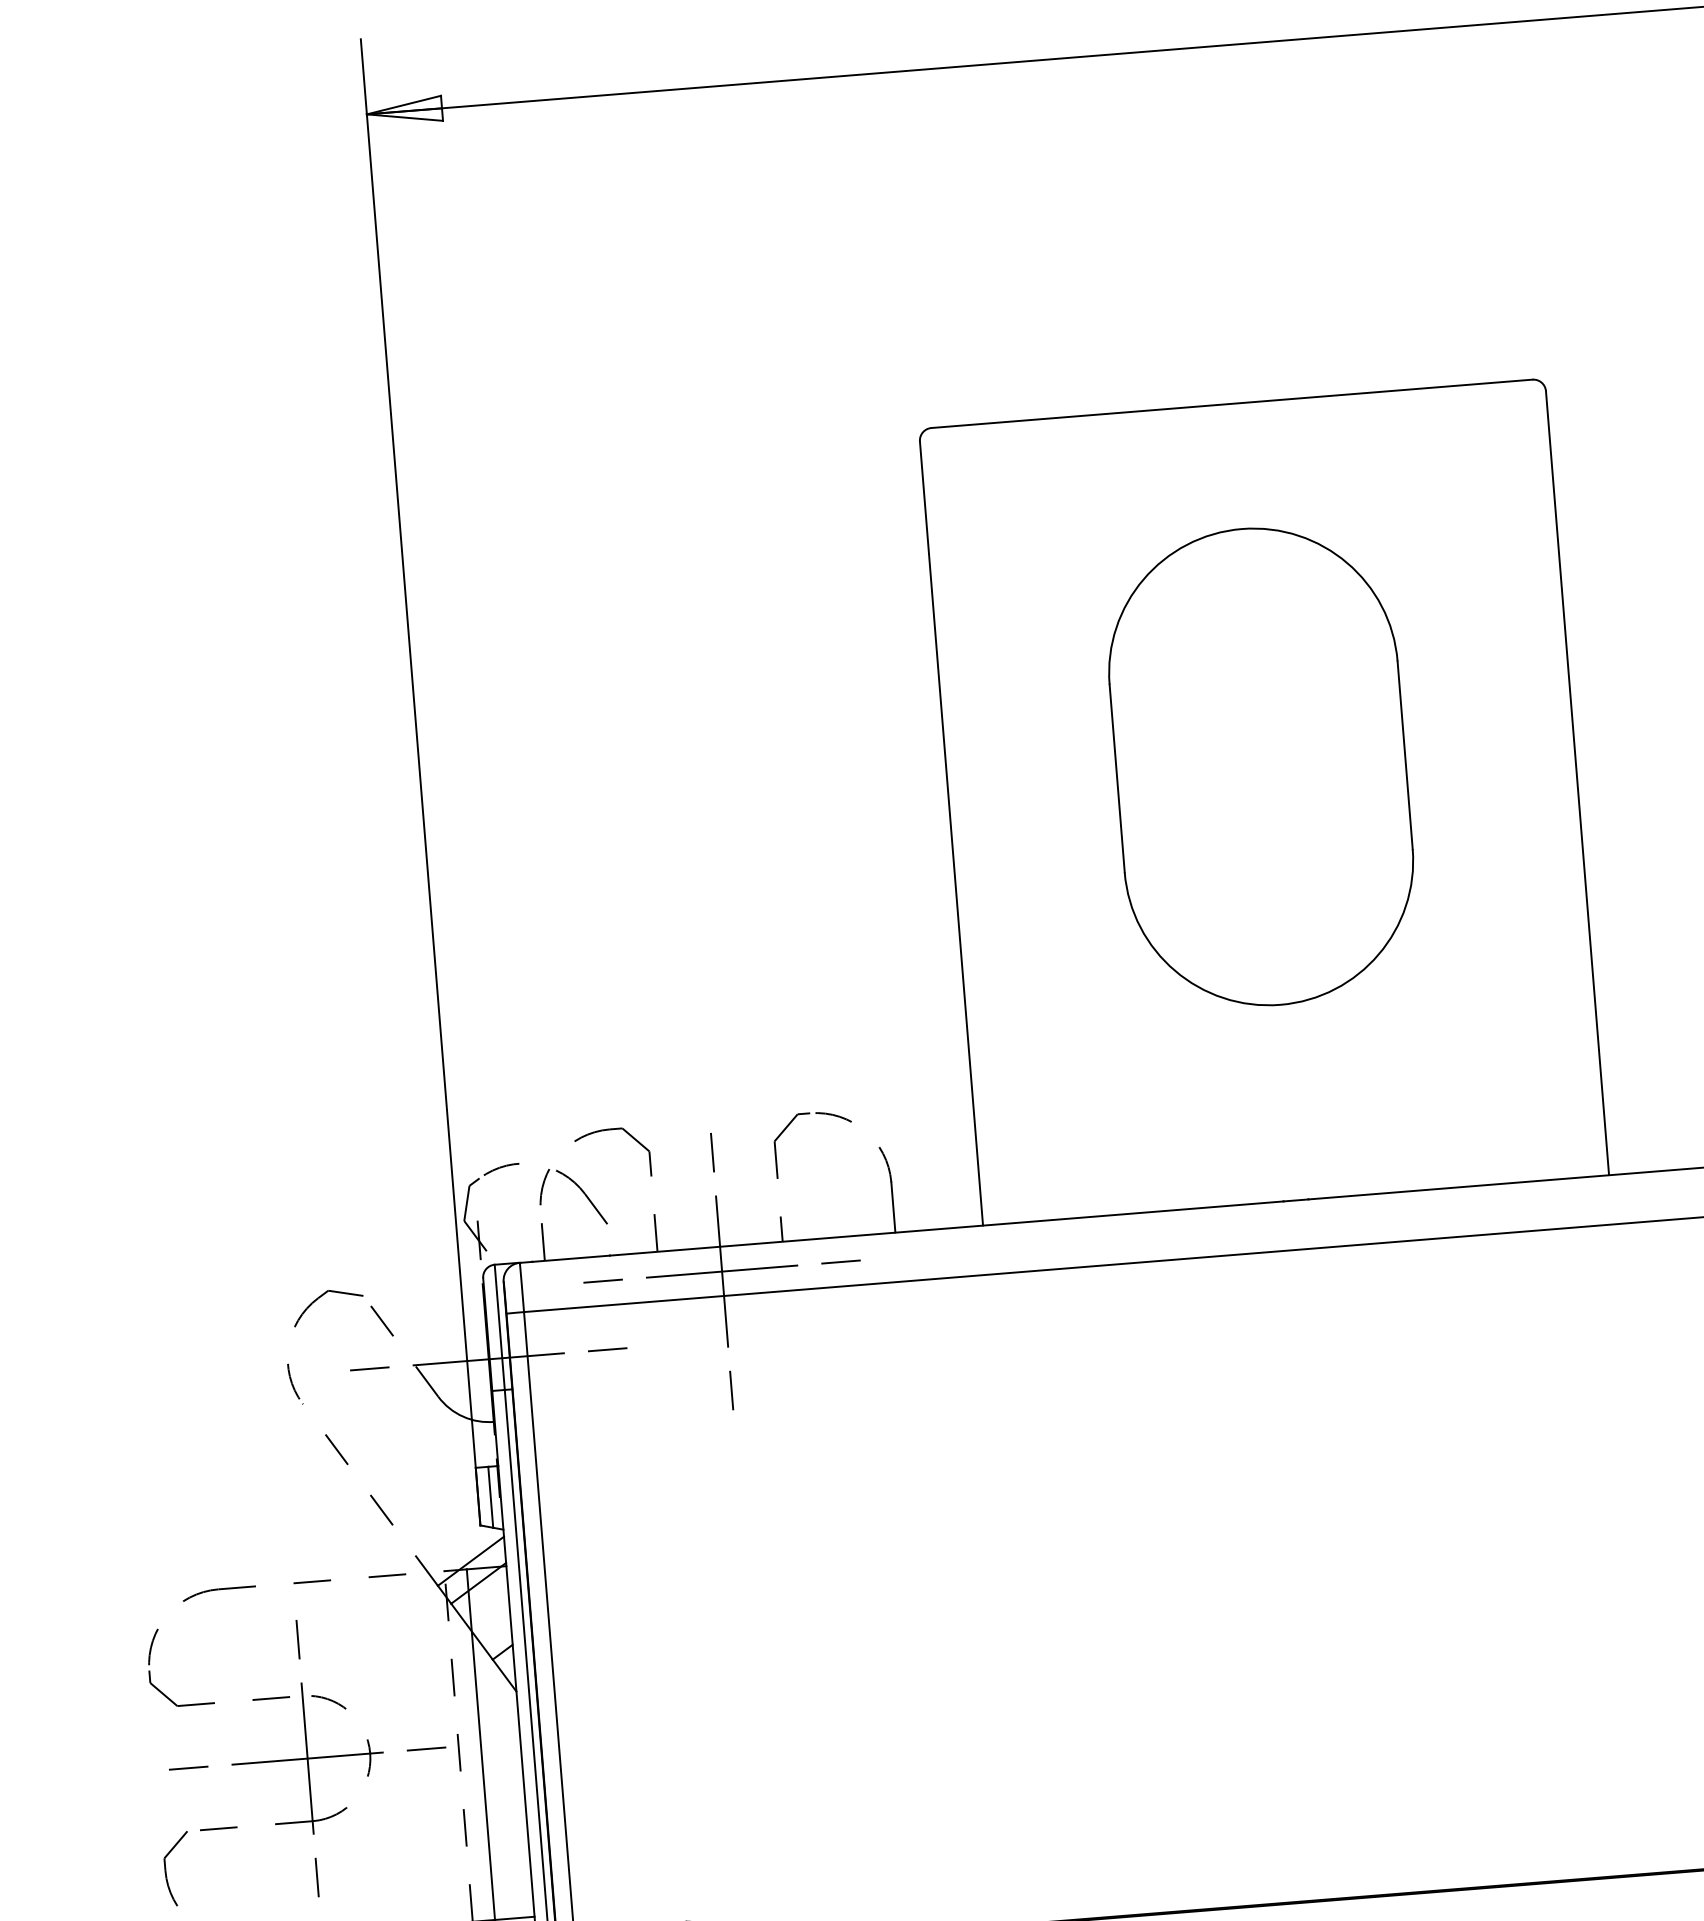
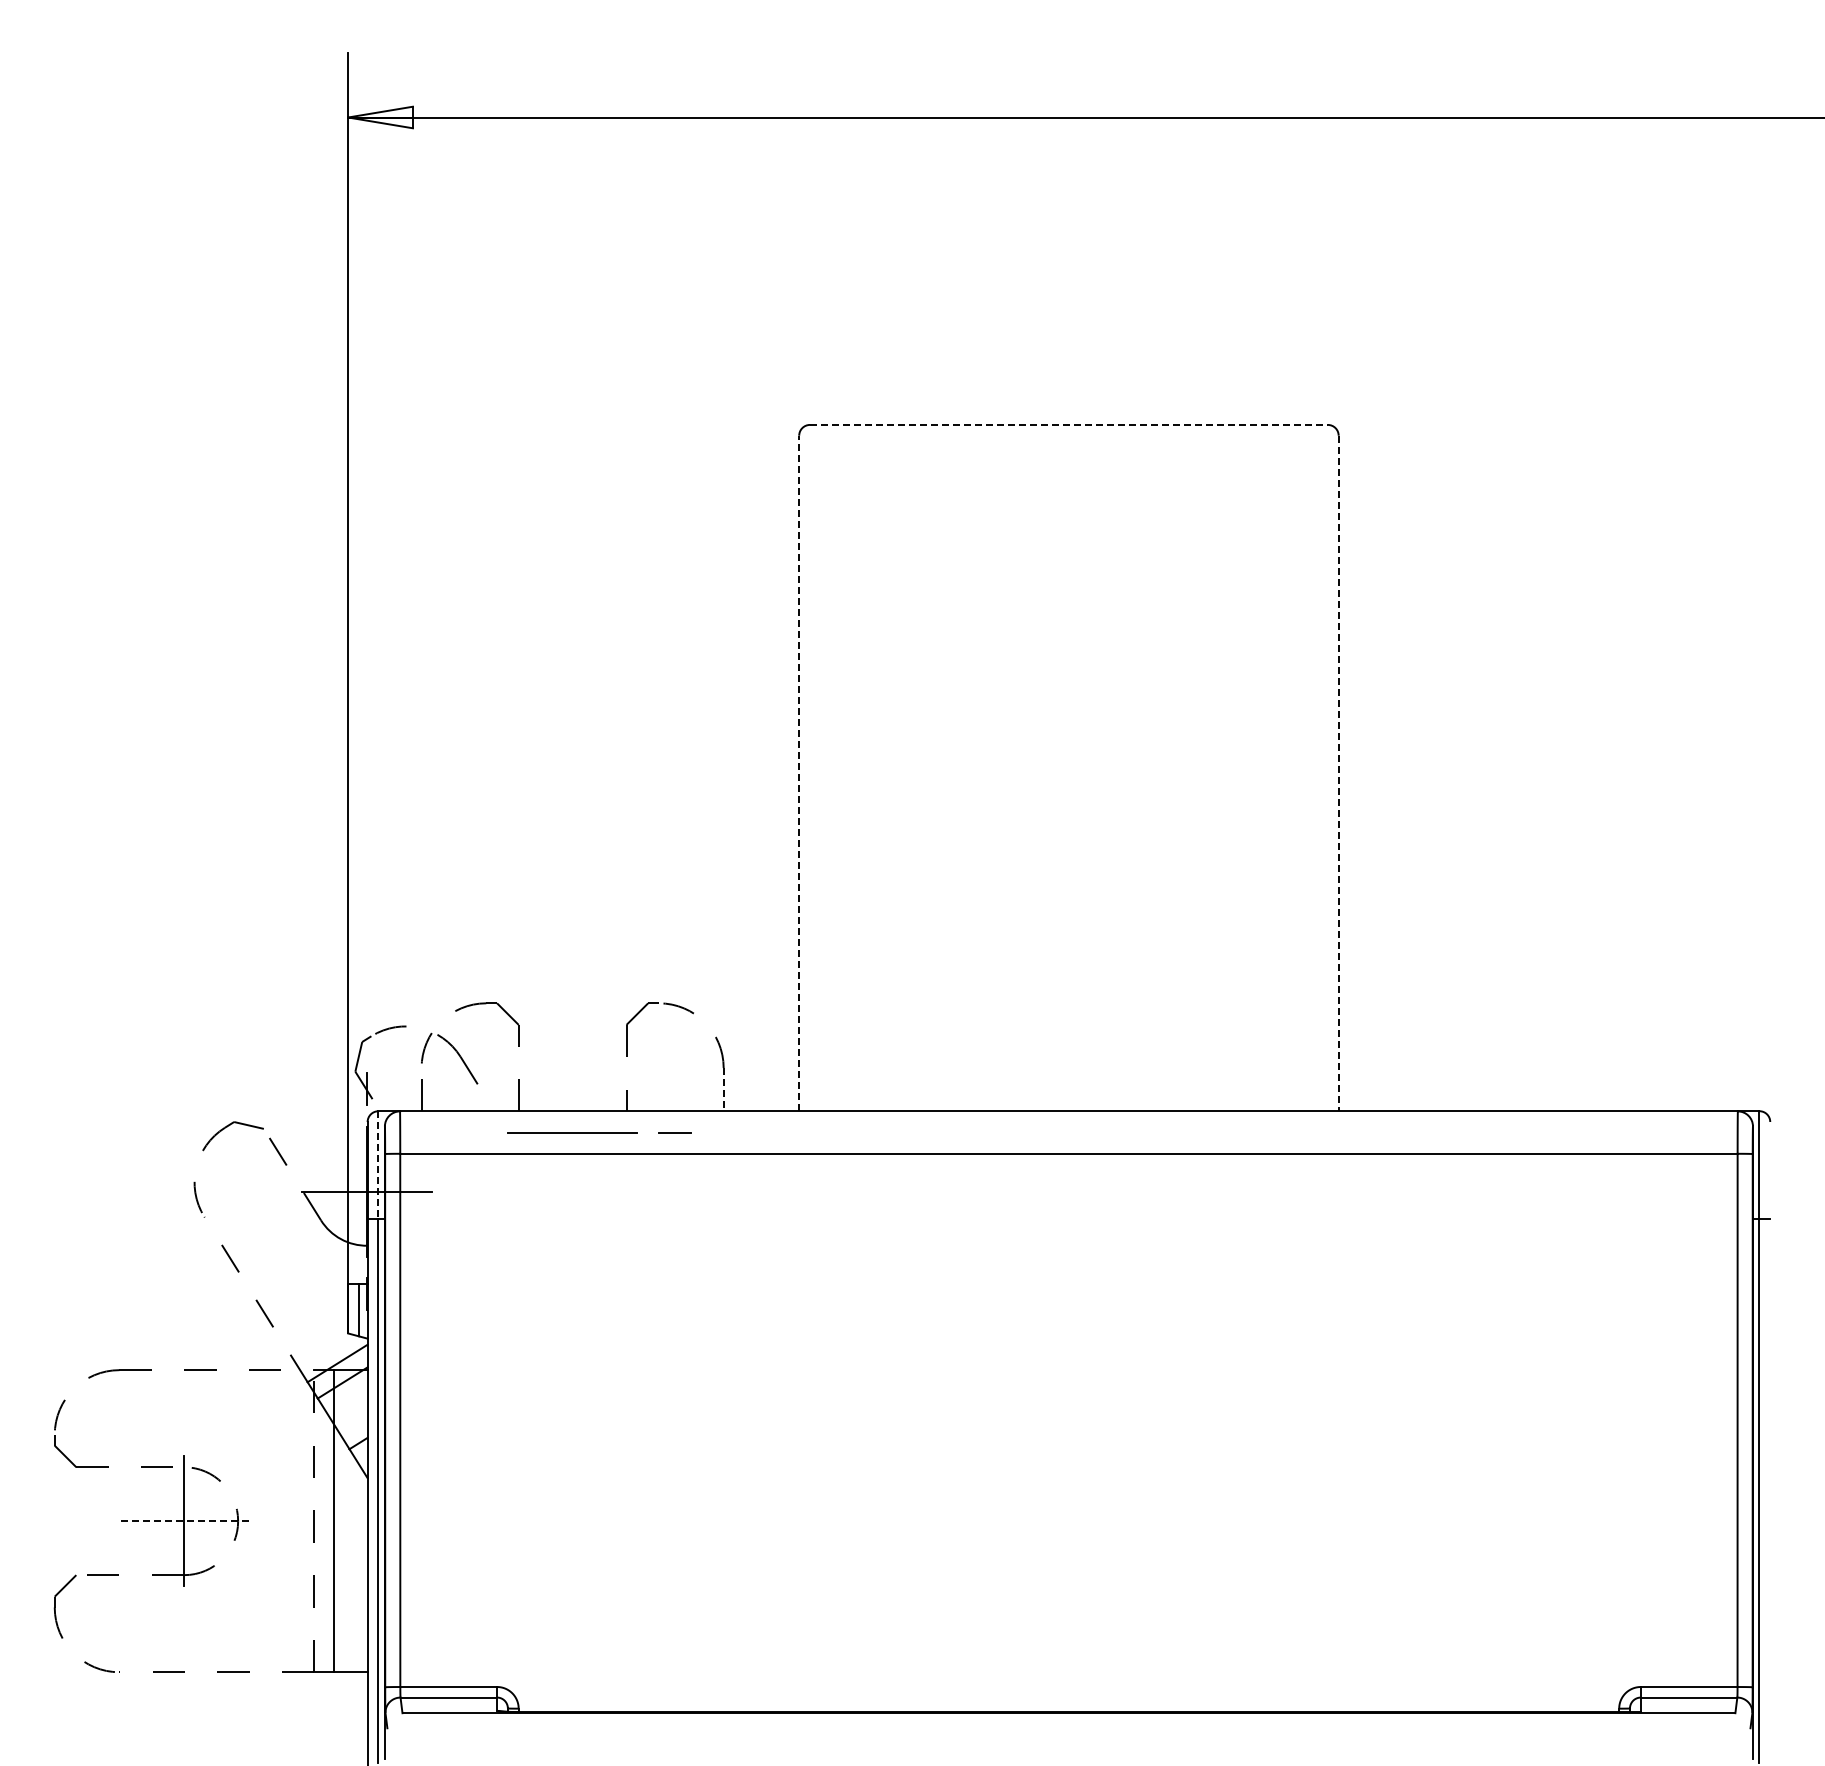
line: (1231, 403) -> (1068, 424), solid -> dashed
part: (1260, 766) -> (1068, 737), removed
line: (1577, 783) -> (1338, 773), solid -> dashed
line: (951, 833) -> (799, 773), solid -> dashed
line: (712, 1152) -> (572, 1030), removed
line: (893, 1207) -> (723, 1089), solid -> dashed
line: (721, 1271) -> (572, 1132), removed
line: (602, 1280) -> (469, 1132), removed
line: (499, 1327) -> (378, 1165), solid -> dashed
line: (607, 1349) -> (469, 1191), removed
line: (370, 1368) -> (264, 1191), removed
line: (731, 1389) -> (572, 1234), removed
line: (298, 1639) -> (184, 1418), removed
line: (426, 1749) -> (286, 1521), removed
line: (307, 1758) -> (184, 1521), solid -> dashed
line: (188, 1768) -> (81, 1521), removed
line: (317, 1877) -> (184, 1623), removed

